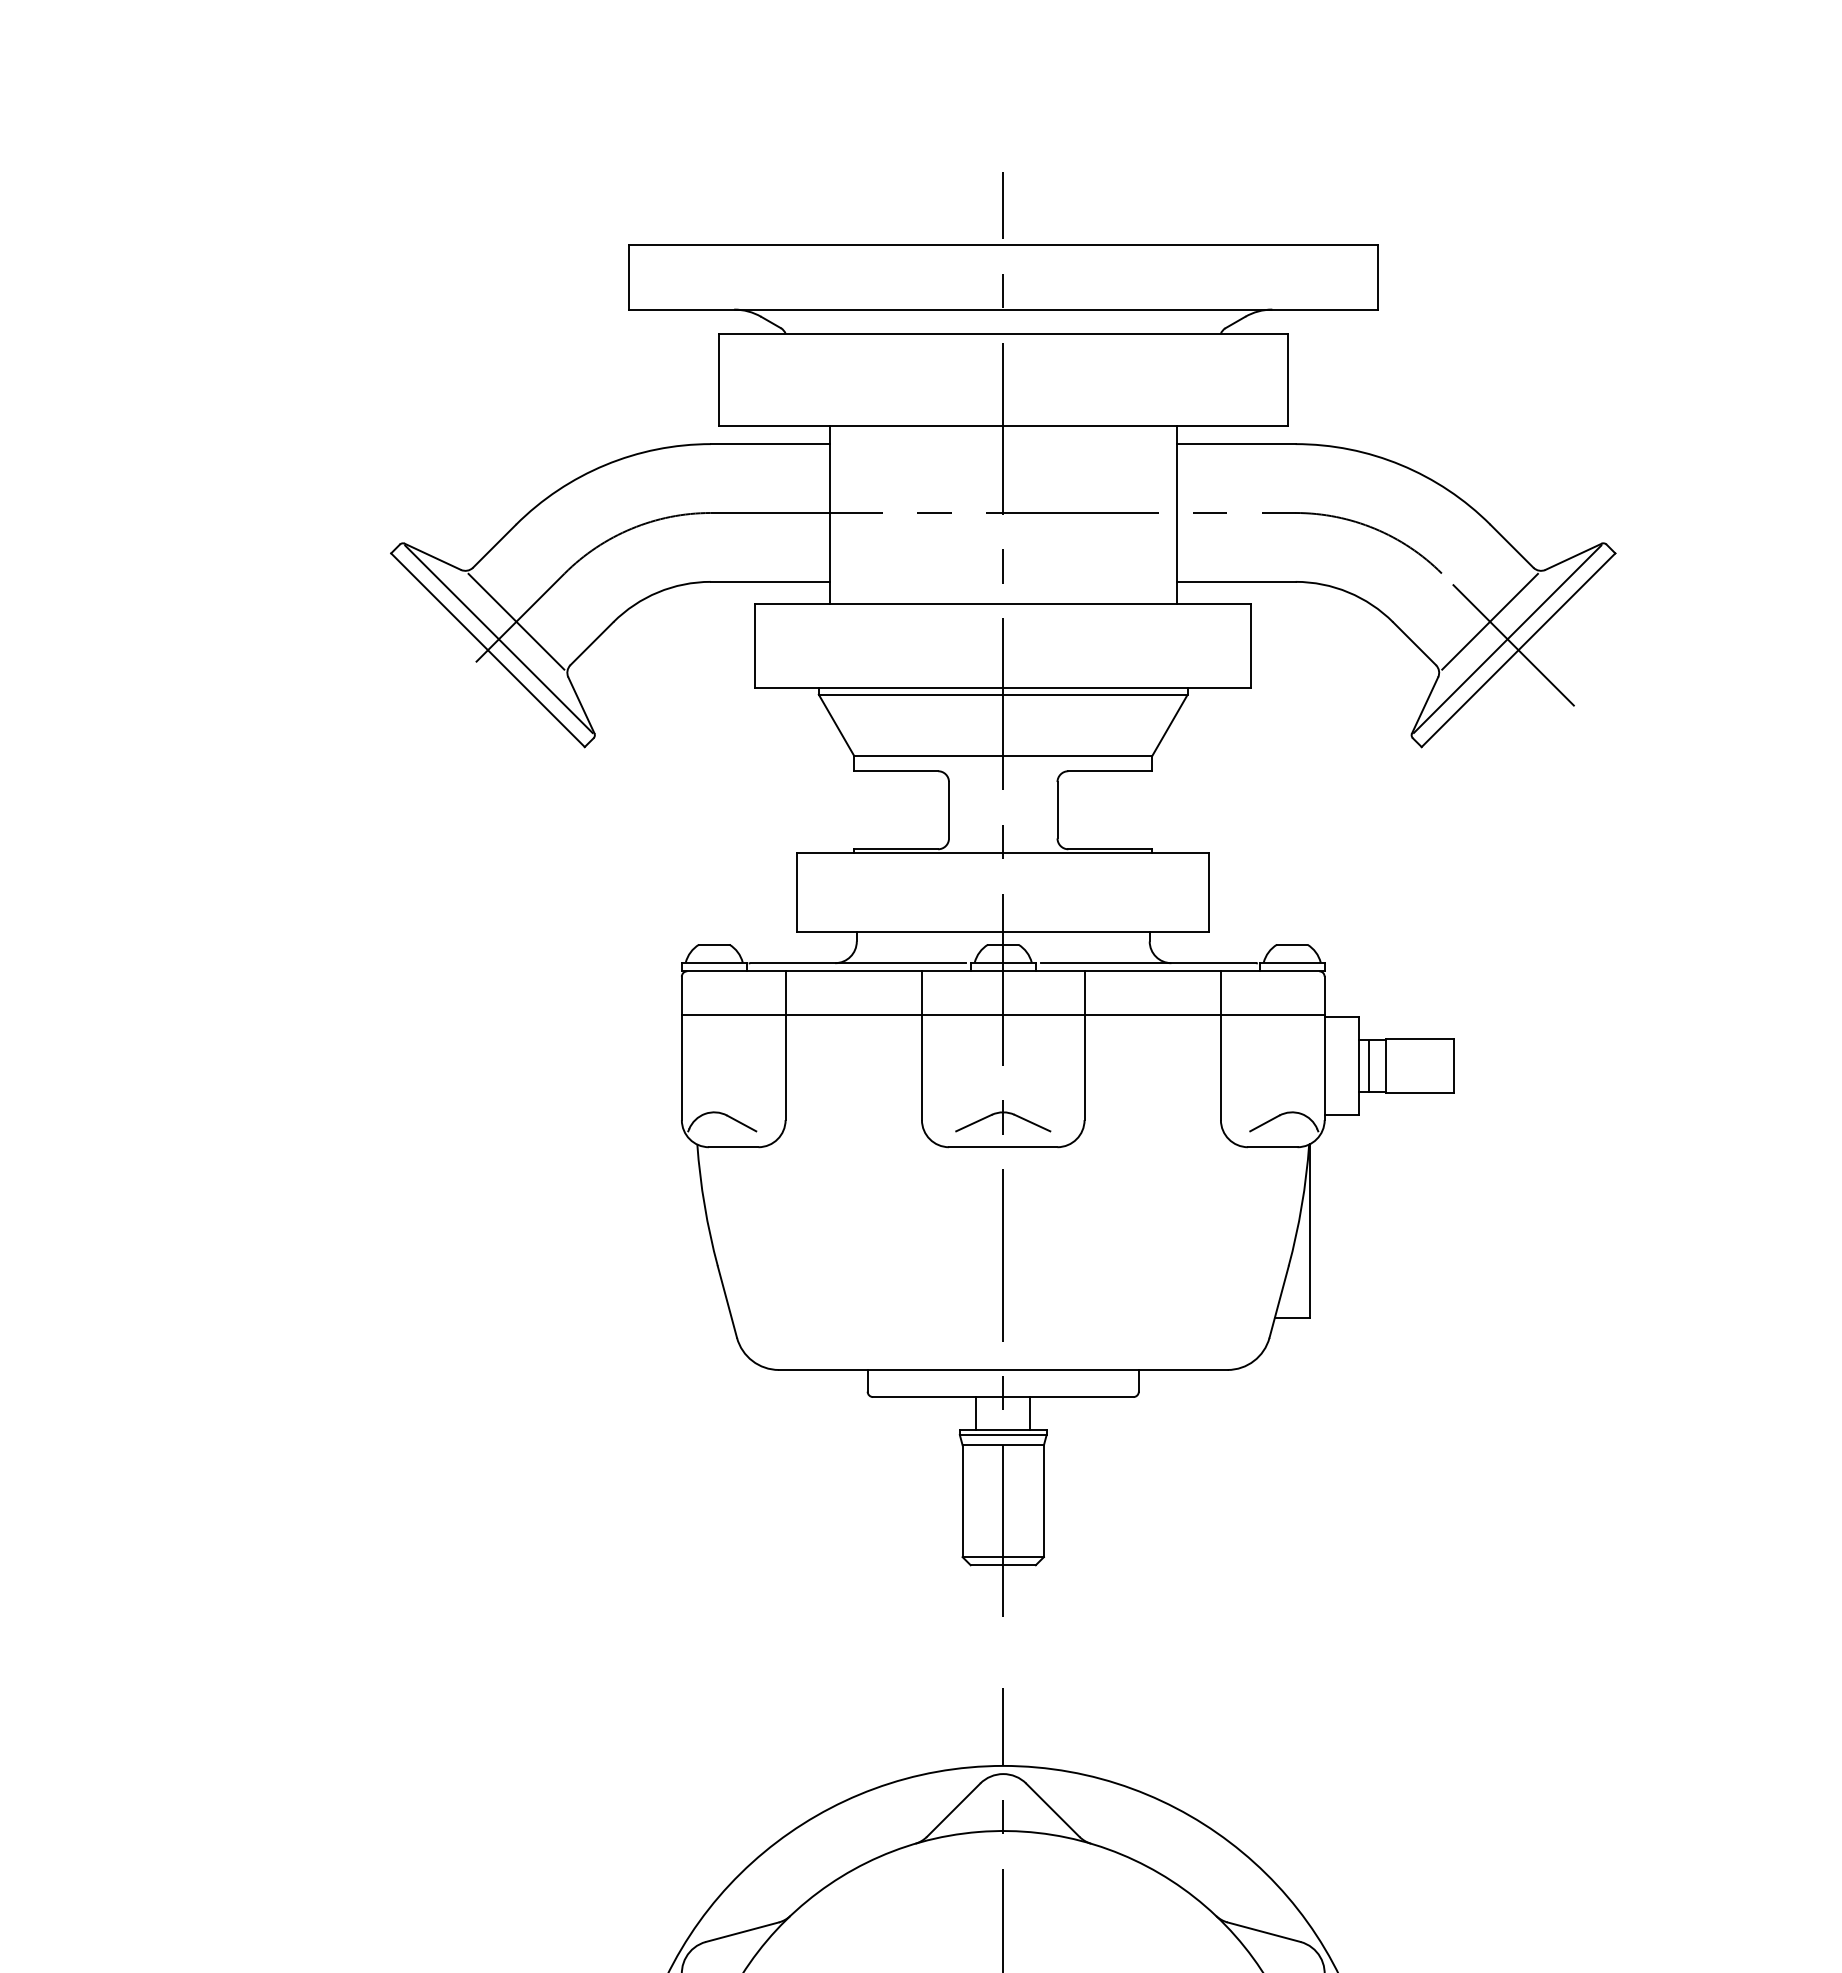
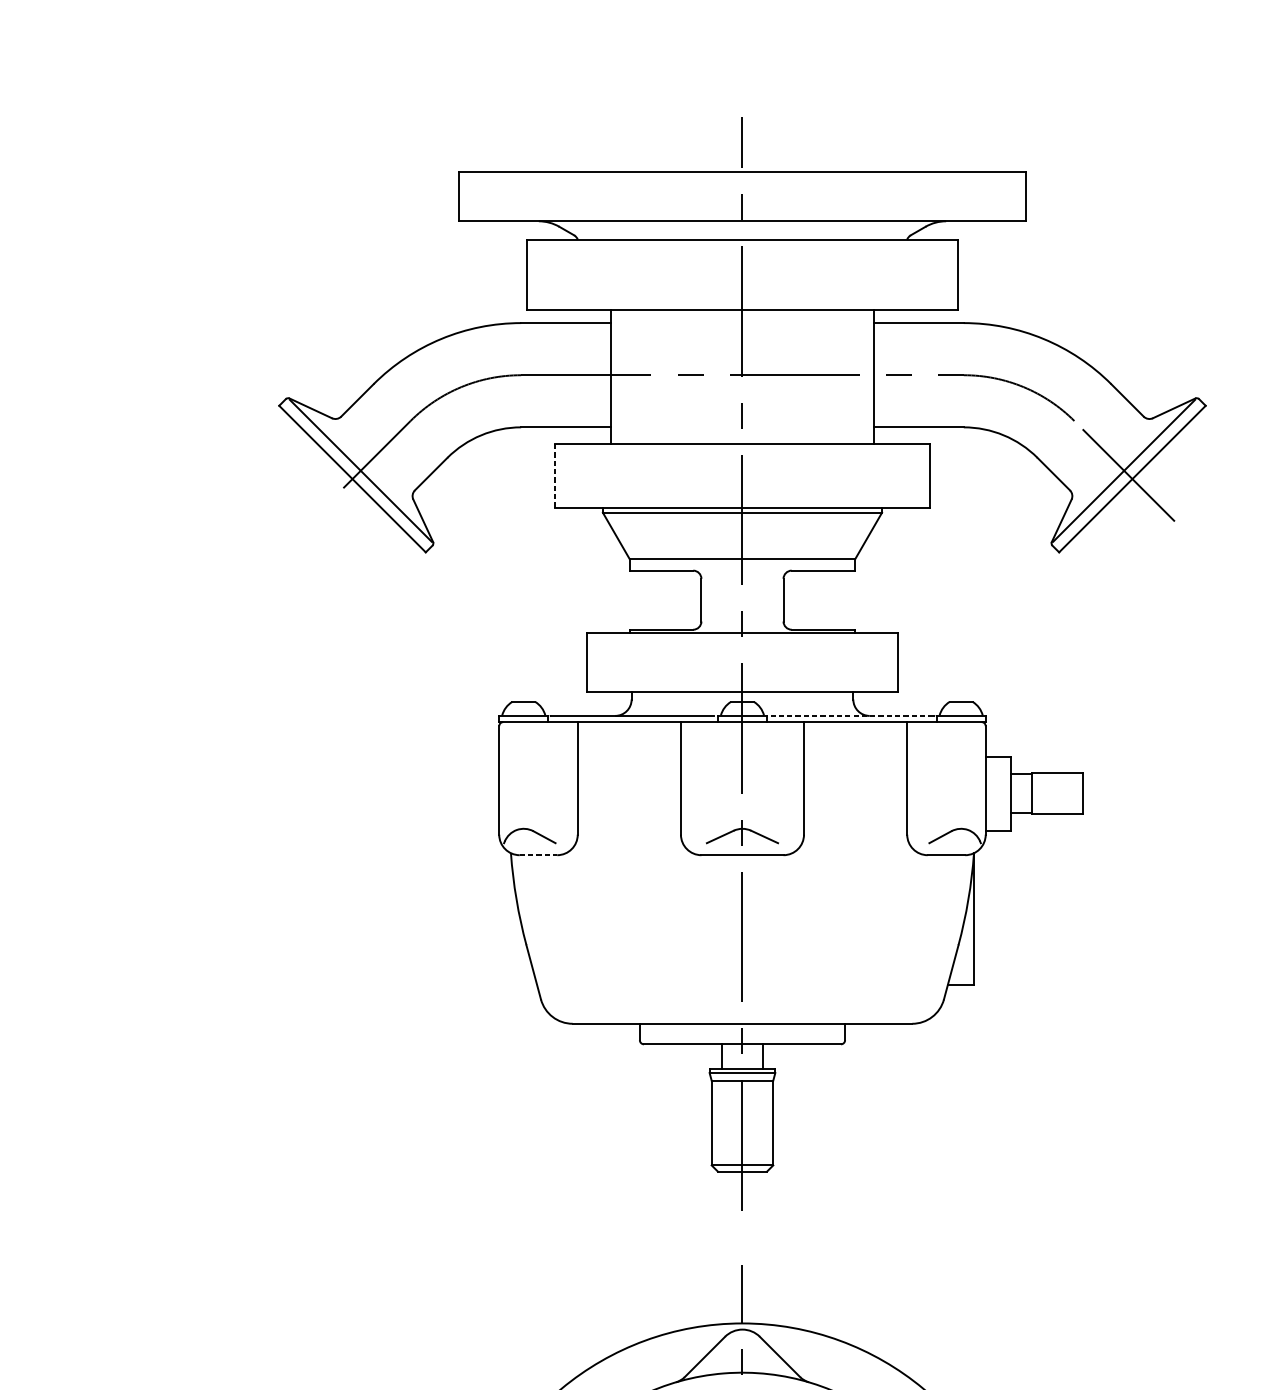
line: (516, 621) -> (374, 457), removed
line: (1489, 621) -> (1110, 457), removed
line: (755, 645) -> (554, 475), solid -> dashed
line: (1148, 963) -> (852, 716), solid -> dashed
line: (1002, 1014) -> (741, 754), removed
line: (1369, 1065) -> (1019, 793), removed
line: (733, 1147) -> (538, 855), solid -> dashed

